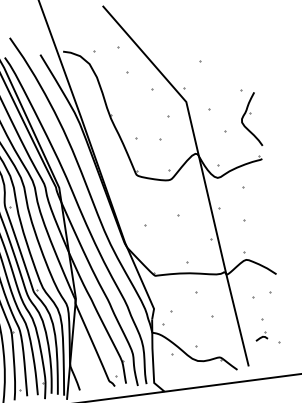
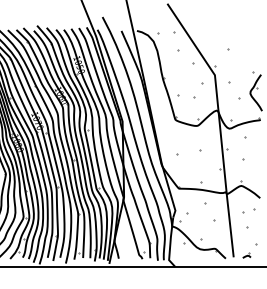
part: (261, 336) -> (246, 255), moved

